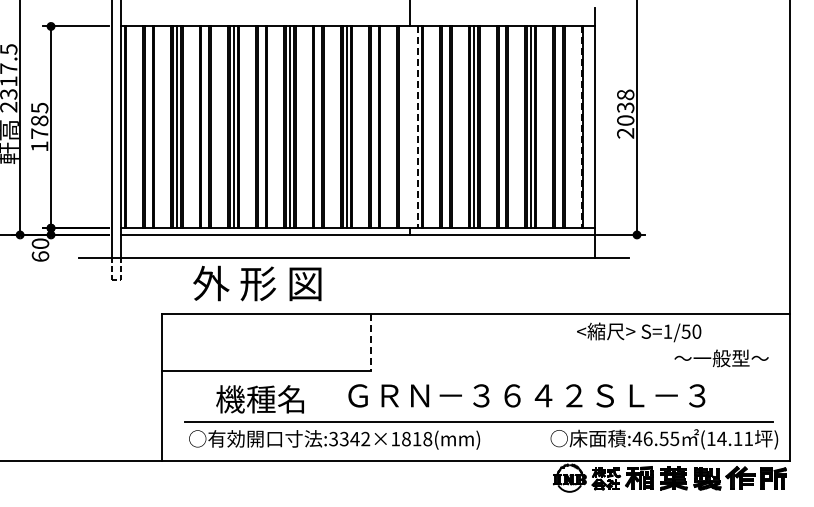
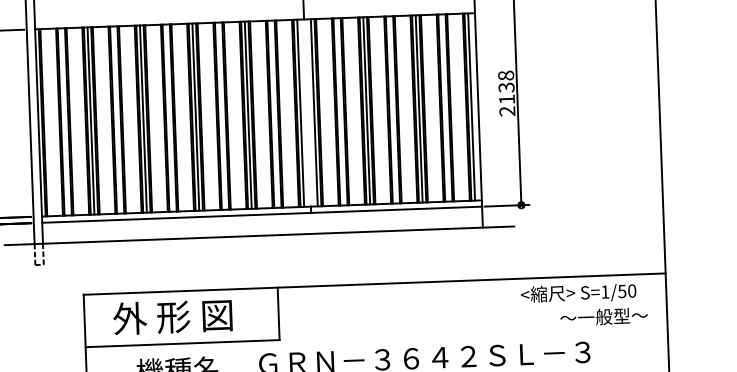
text: (625, 120) -> (506, 99), 2038 -> 2138
line: (403, 127) -> (301, 113), added
line: (417, 127) -> (314, 113), dashed -> solid
line: (581, 127) -> (466, 107), dashed -> solid
line: (587, 127) -> (471, 107), added
text: (257, 283) -> (172, 316), moved
text: (639, 332) -> (578, 293), moved
line: (371, 342) -> (278, 314), dashed -> solid

